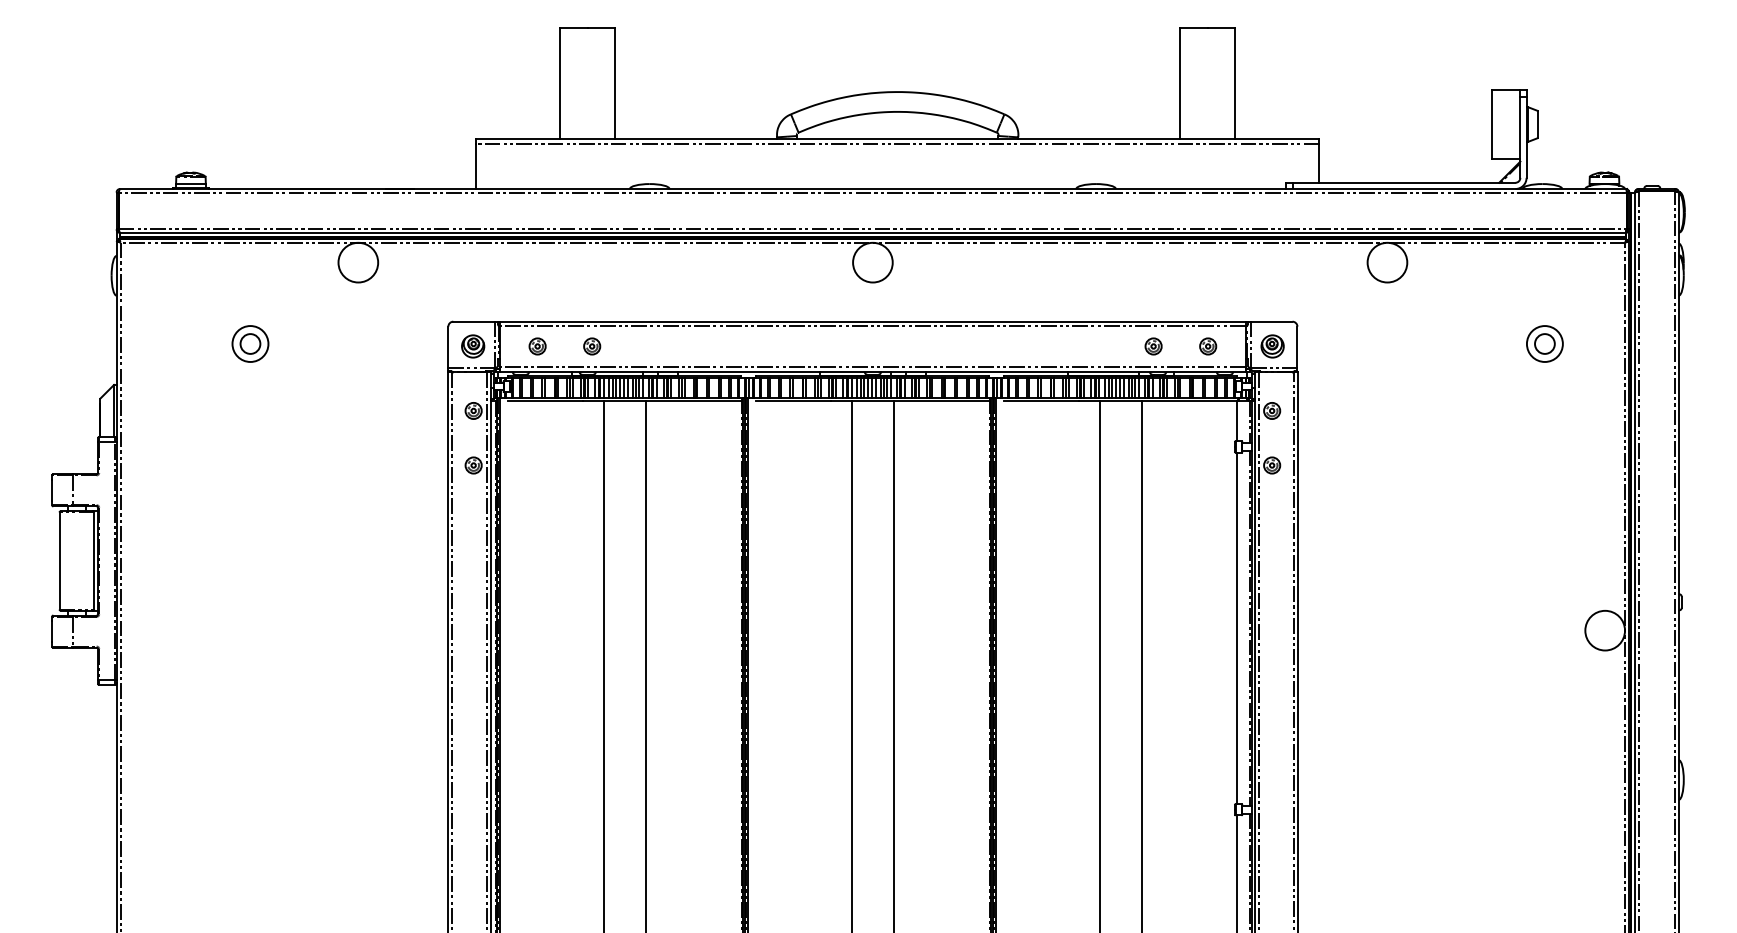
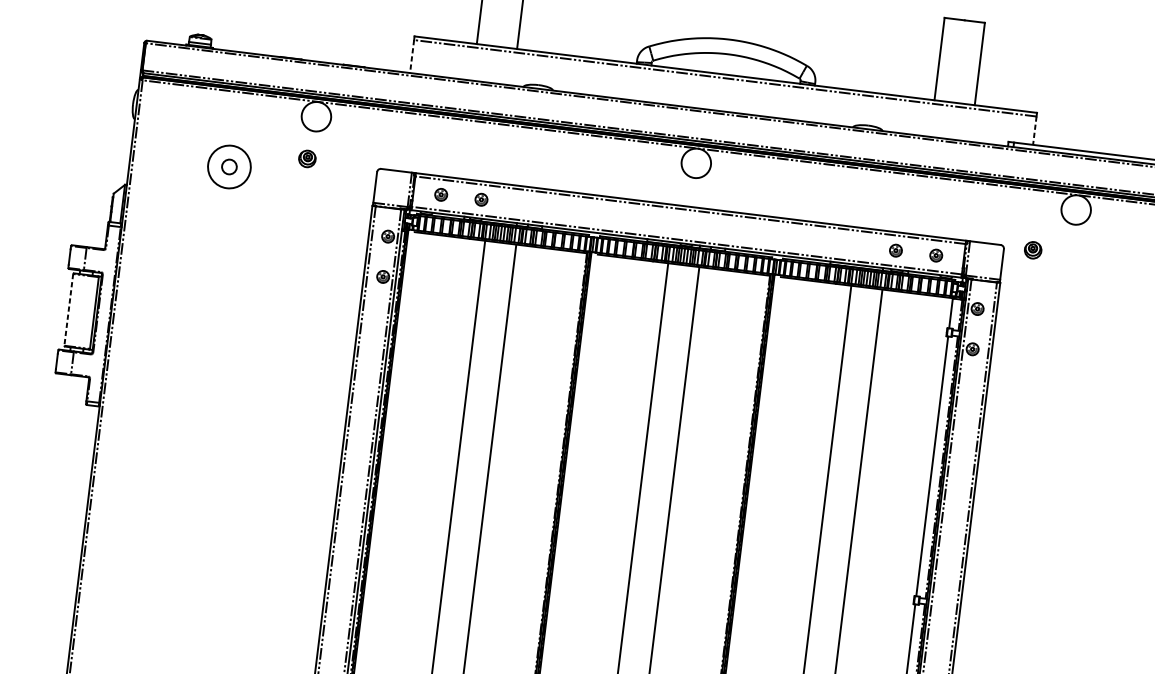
line: (1319, 164) -> (1034, 131), solid -> dashed
line: (476, 167) -> (412, 57), solid -> dashed
circle: (250, 343) -> (229, 166), size x1.6
part: (473, 346) -> (307, 159), moved
part: (1272, 346) -> (1033, 250), moved
line: (59, 560) -> (68, 309), solid -> dashed

